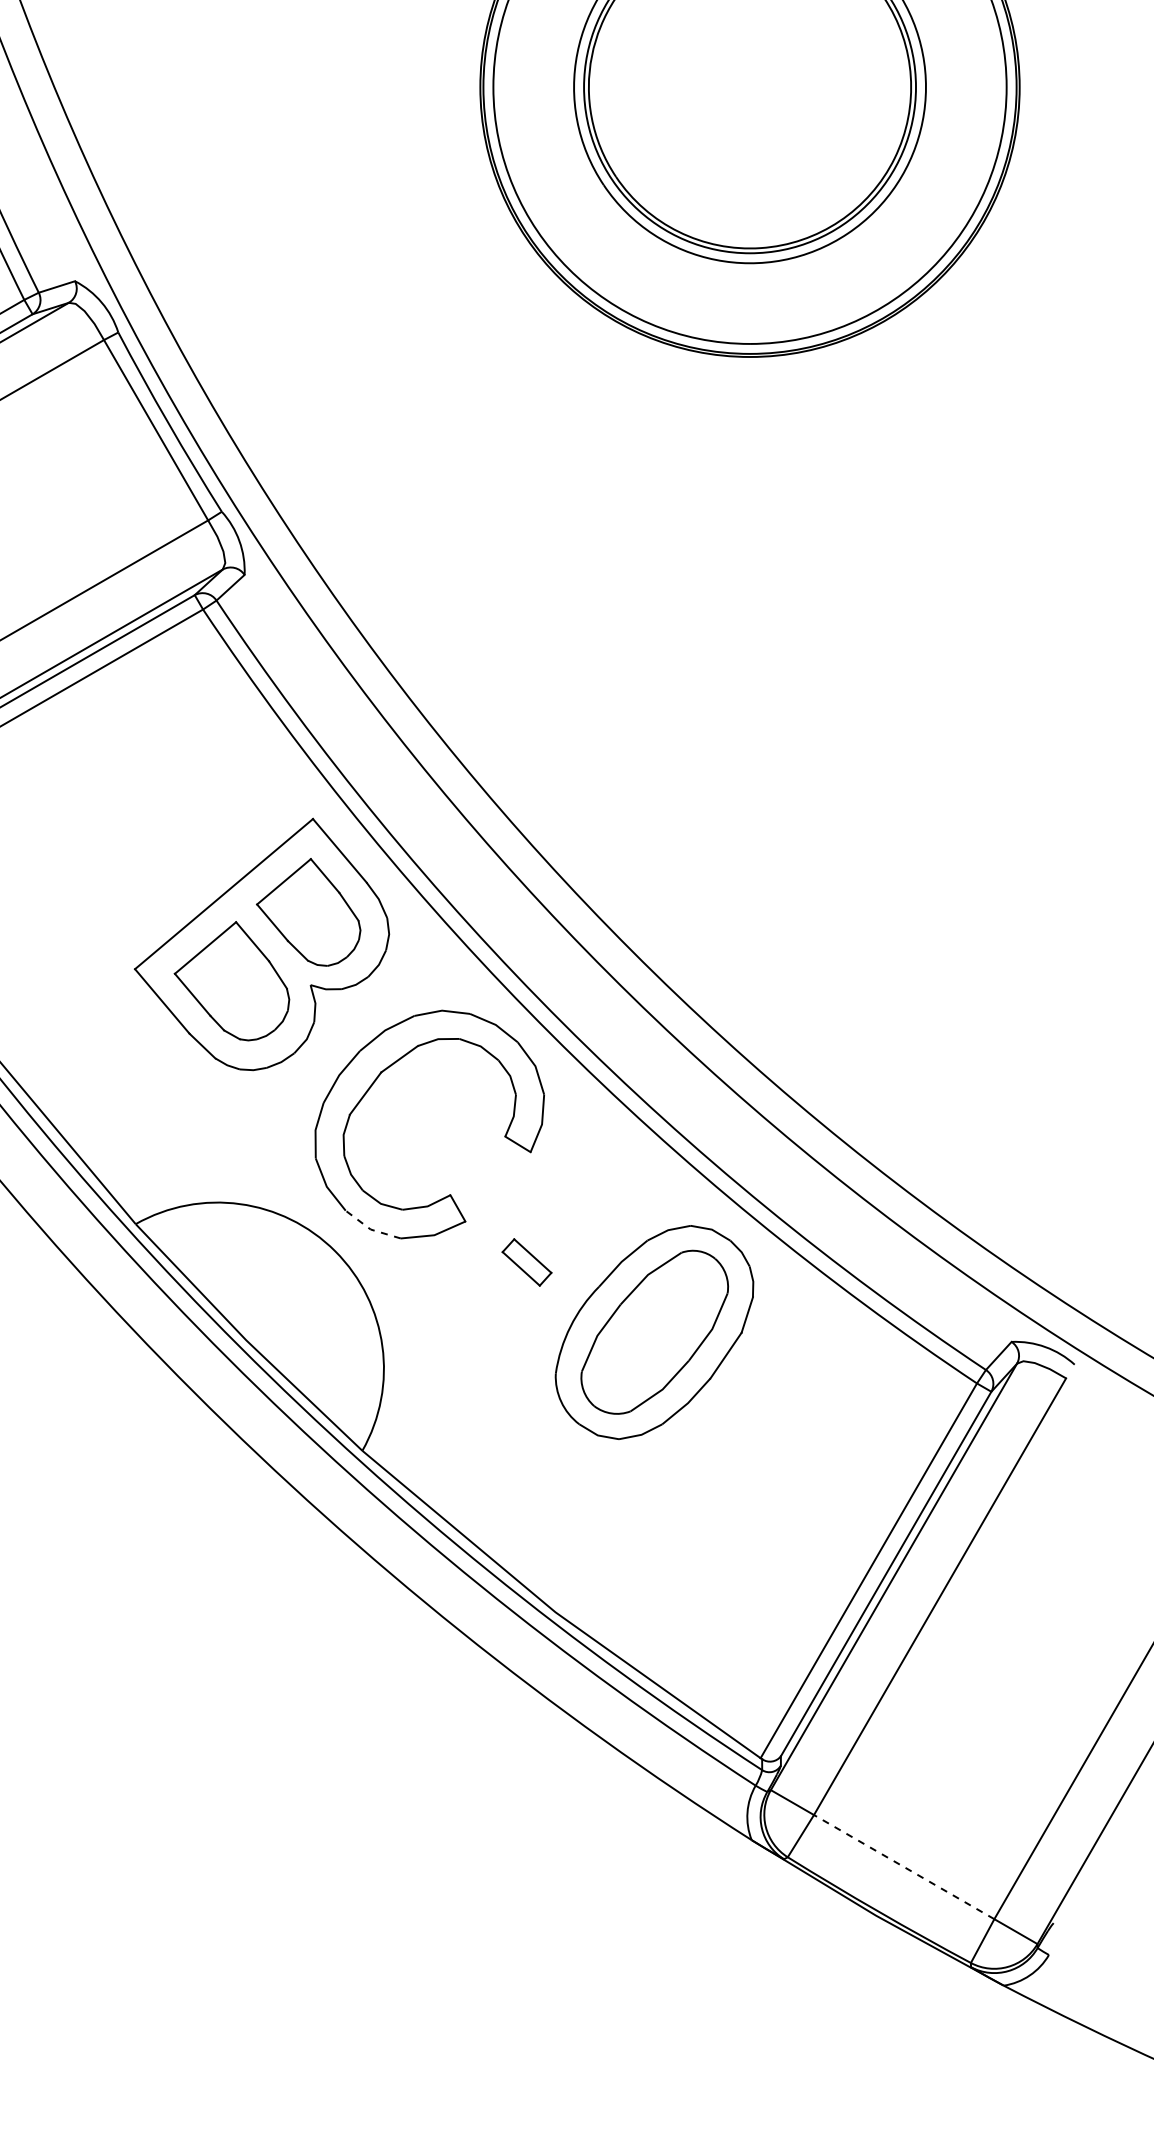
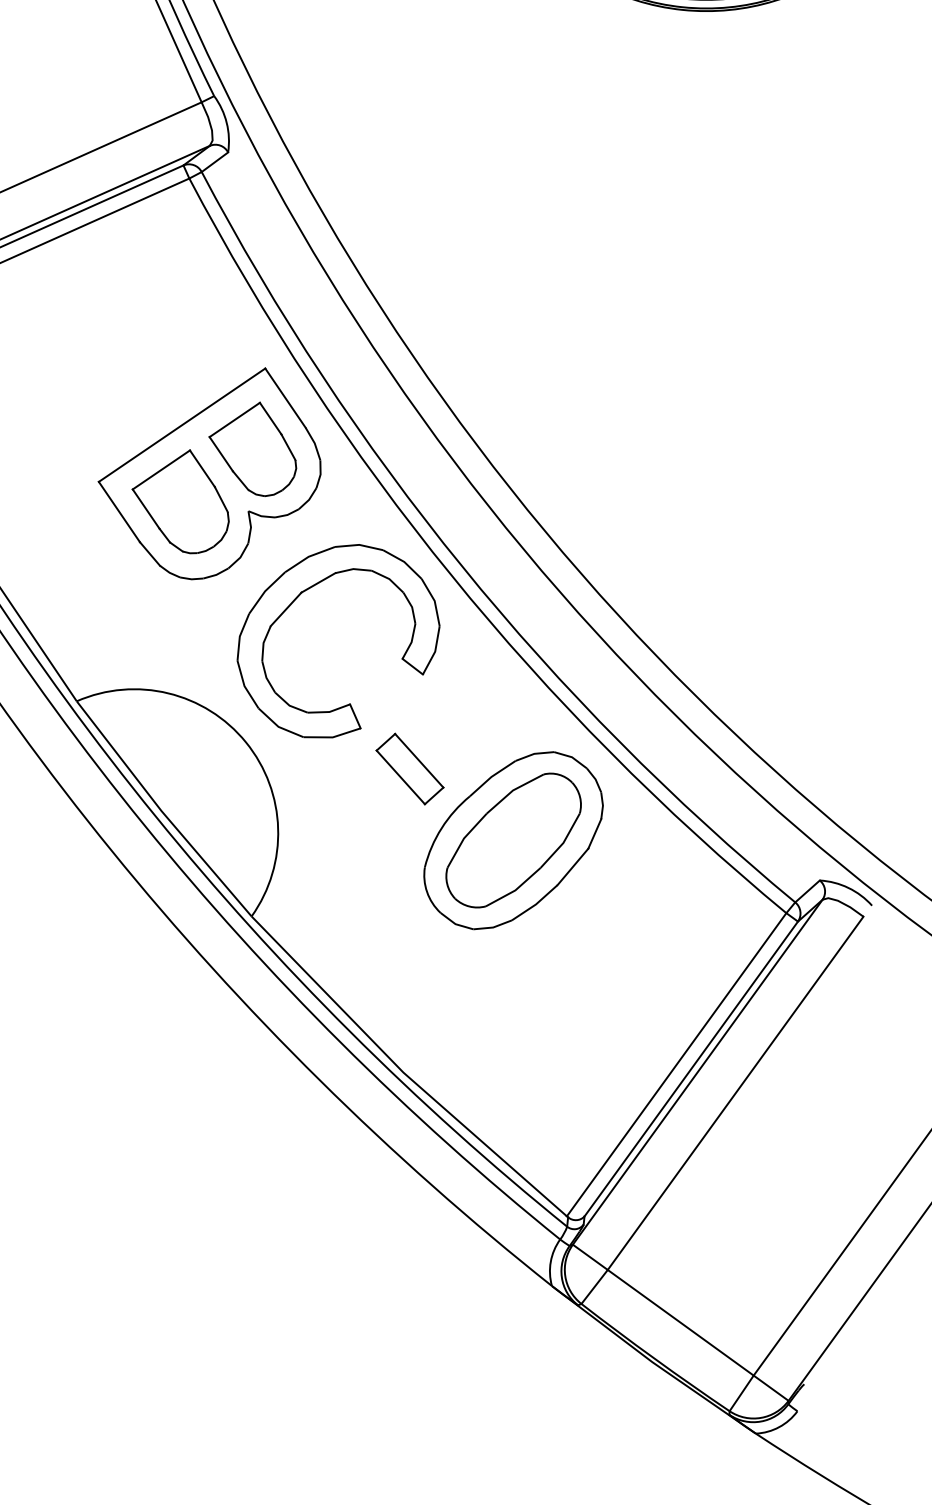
line: (370, 1229) -> (278, 726), dashed -> solid
part: (526, 1262) -> (409, 769), size x1.67
line: (903, 1866) -> (680, 1322), dashed -> solid

